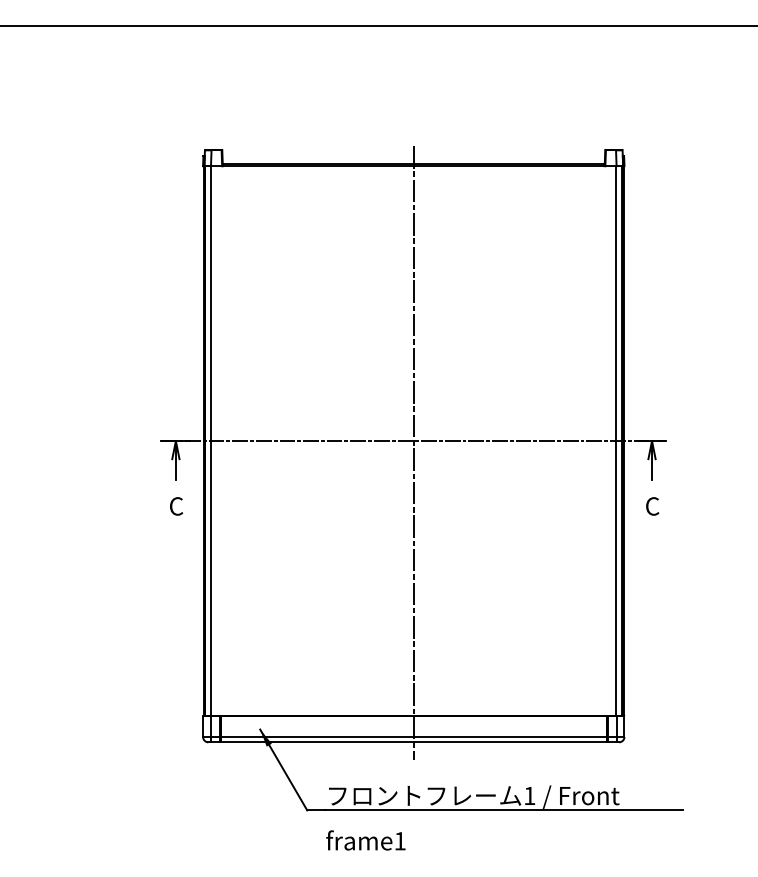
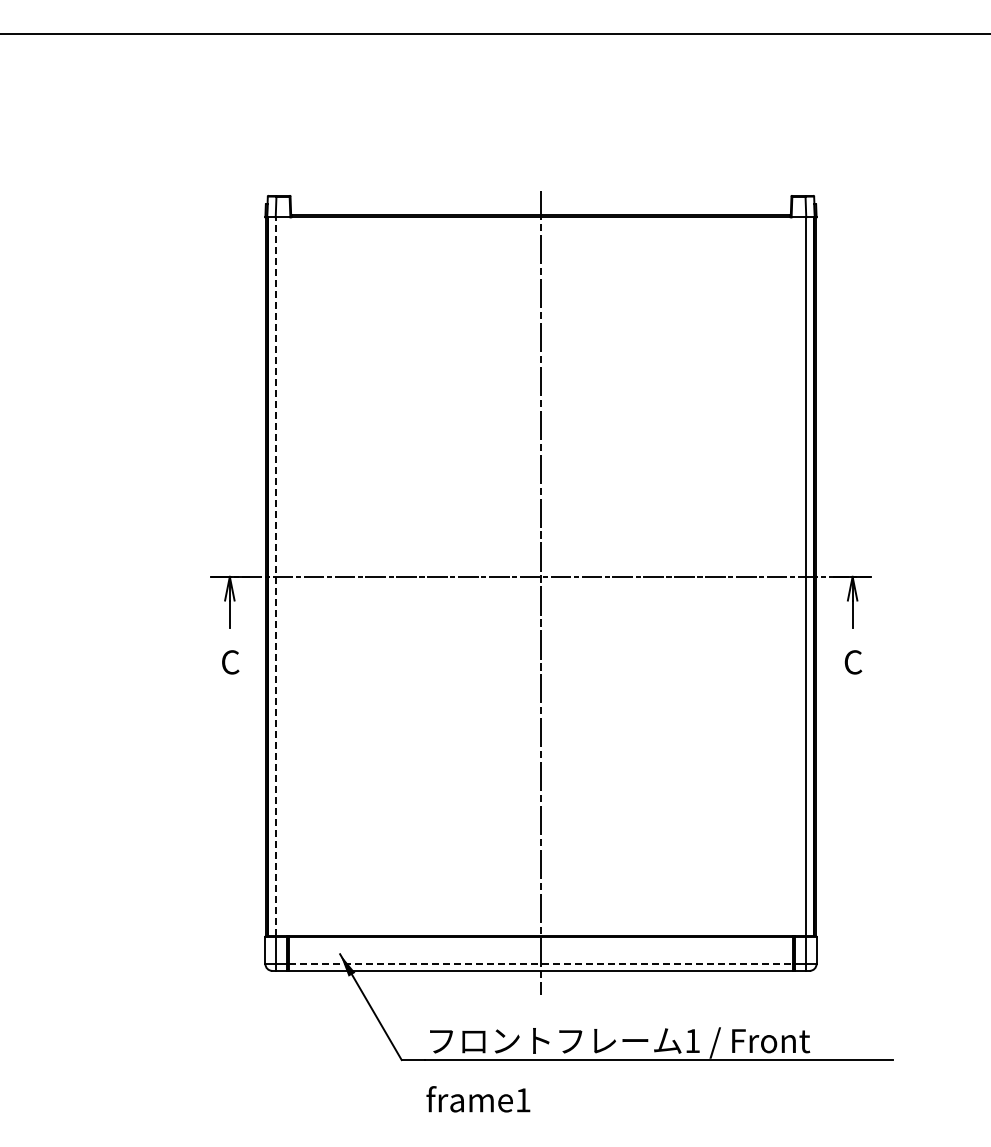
line: (211, 440) -> (276, 576), solid -> dashed
line: (414, 737) -> (541, 964), solid -> dashed

